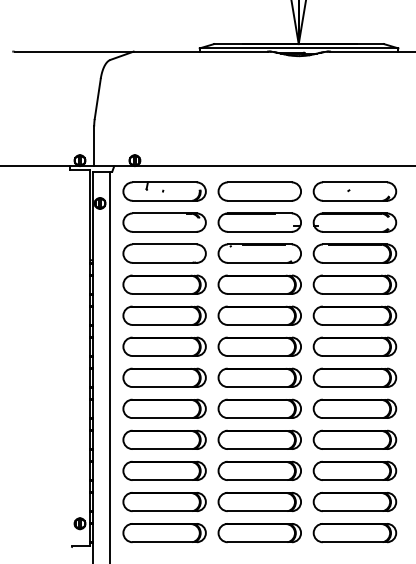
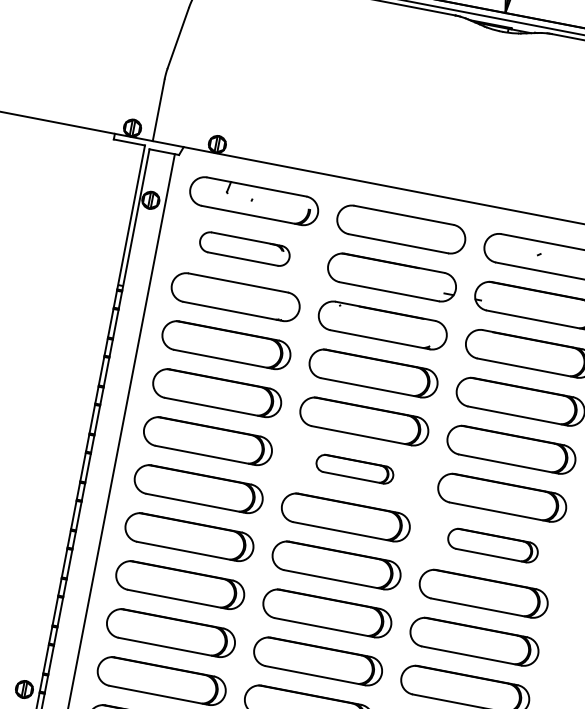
part: (164, 222) -> (244, 248), size x0.7
part: (259, 346) -> (354, 468), size x0.6
part: (354, 377) -> (492, 545), size x0.7

